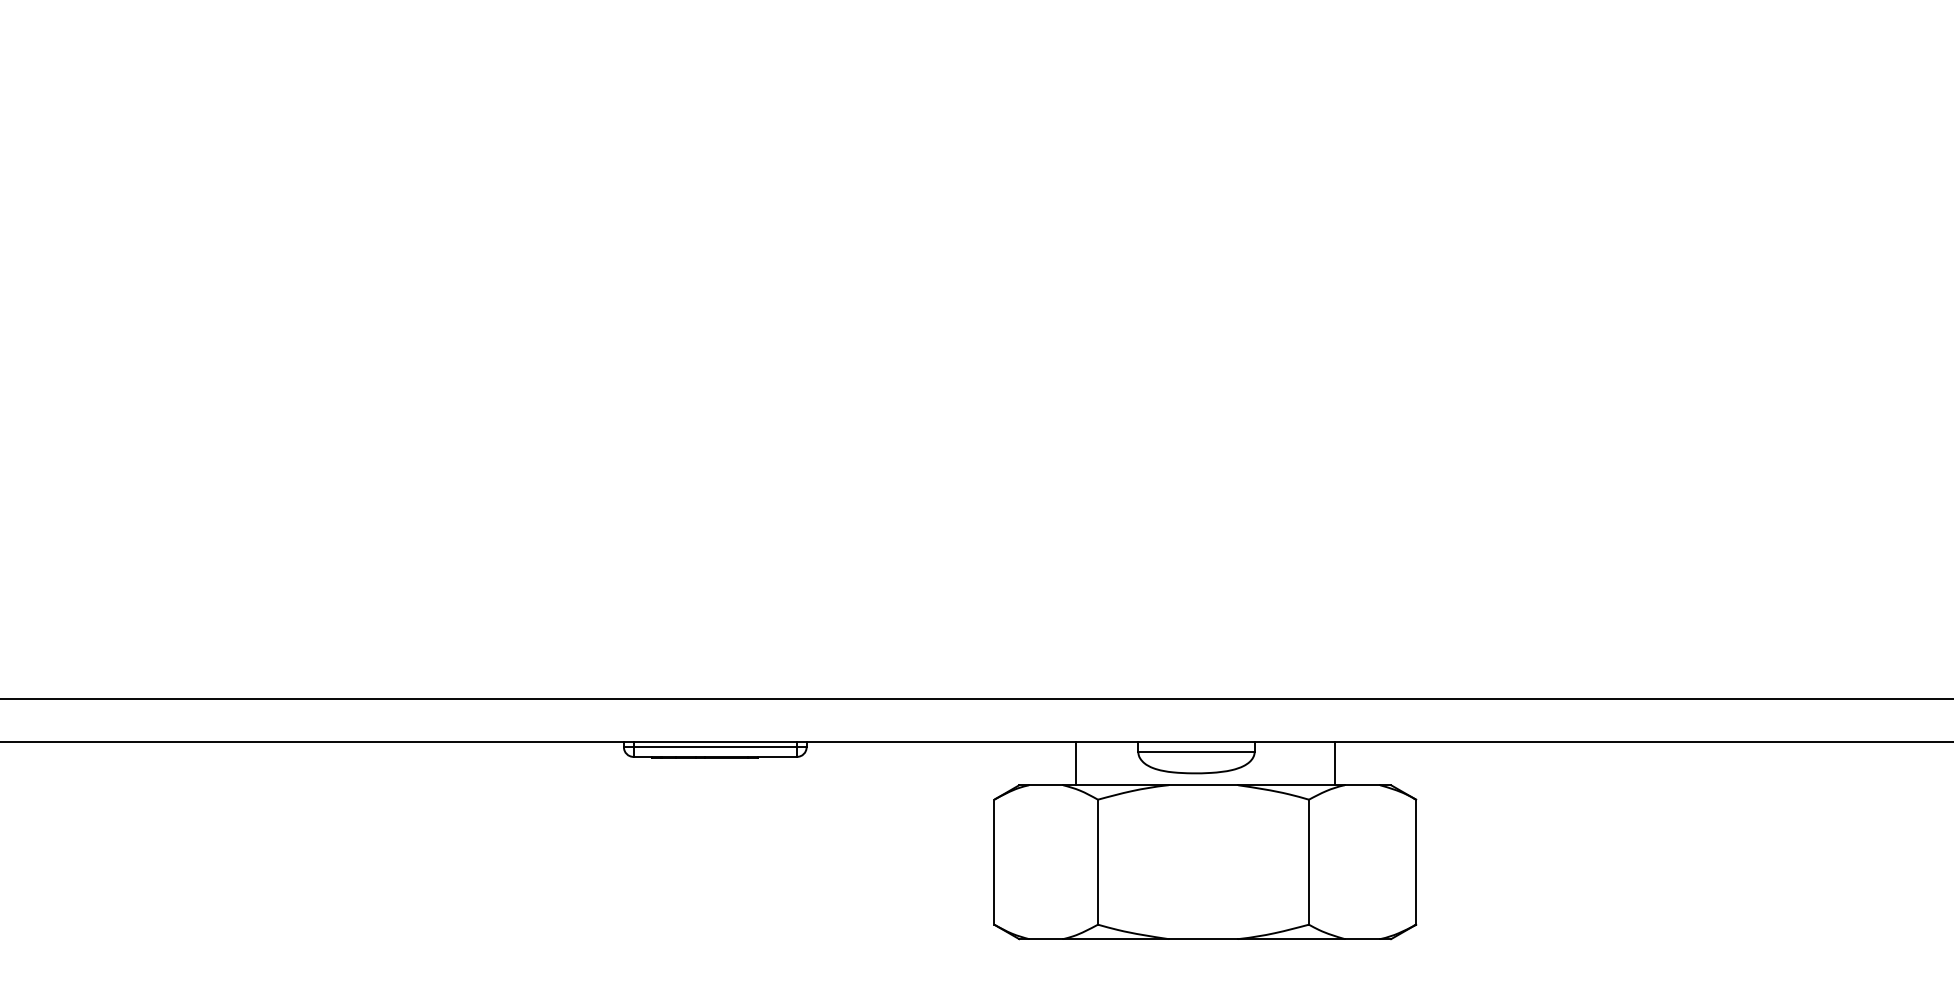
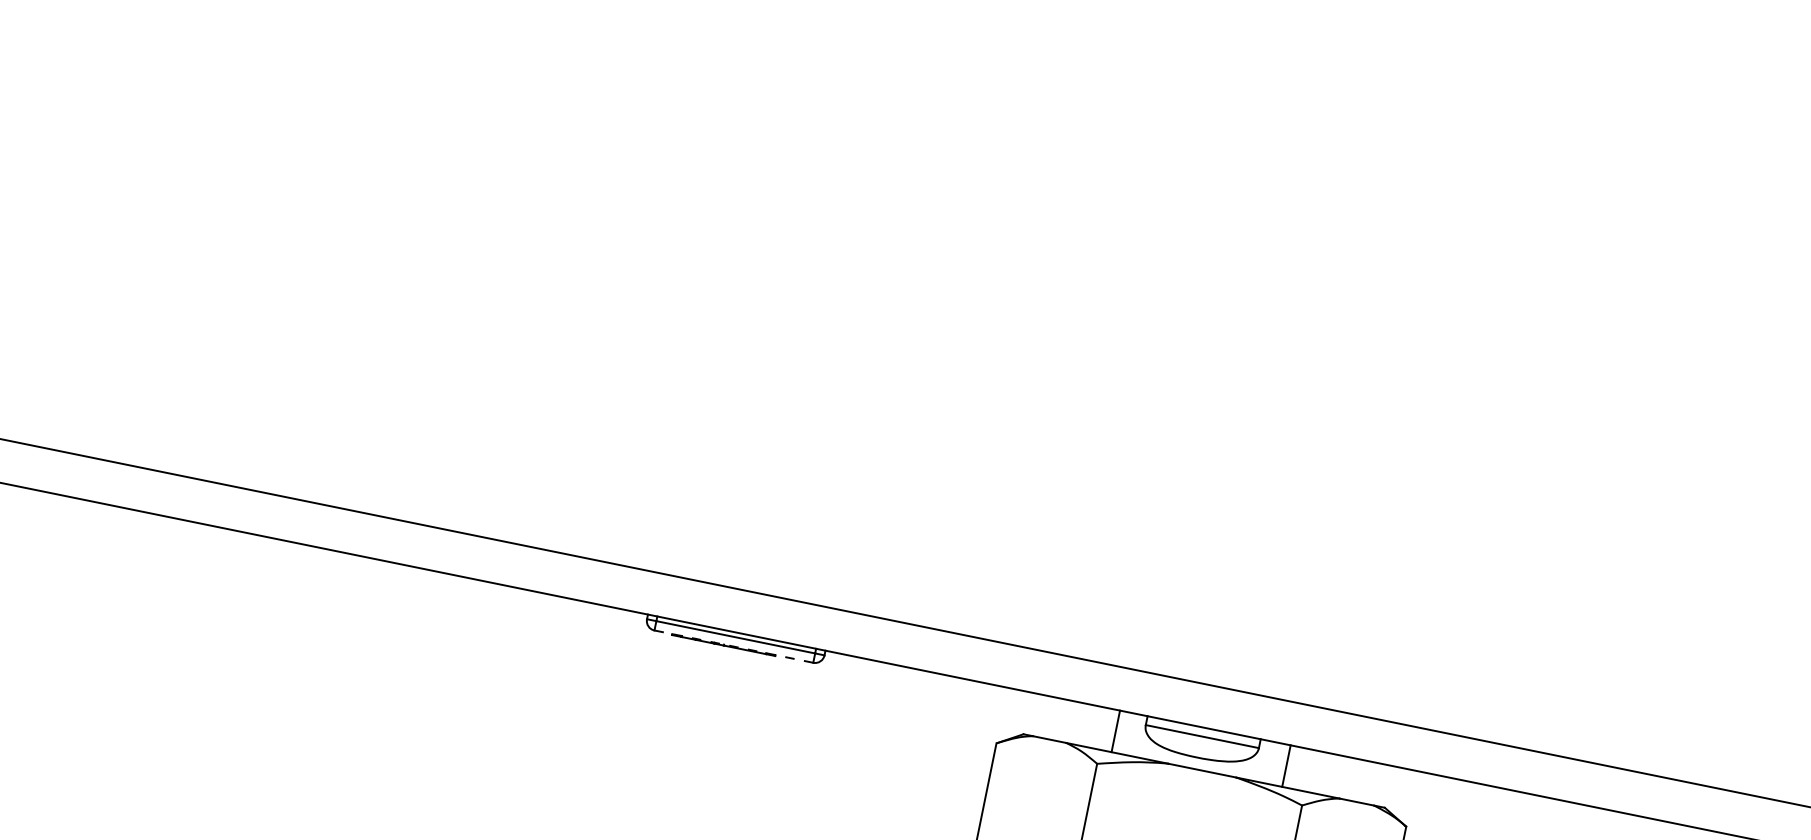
line: (715, 756) -> (734, 646), solid -> dashed
line: (1075, 763) -> (1115, 730), moved
line: (1334, 763) -> (1286, 765), moved

